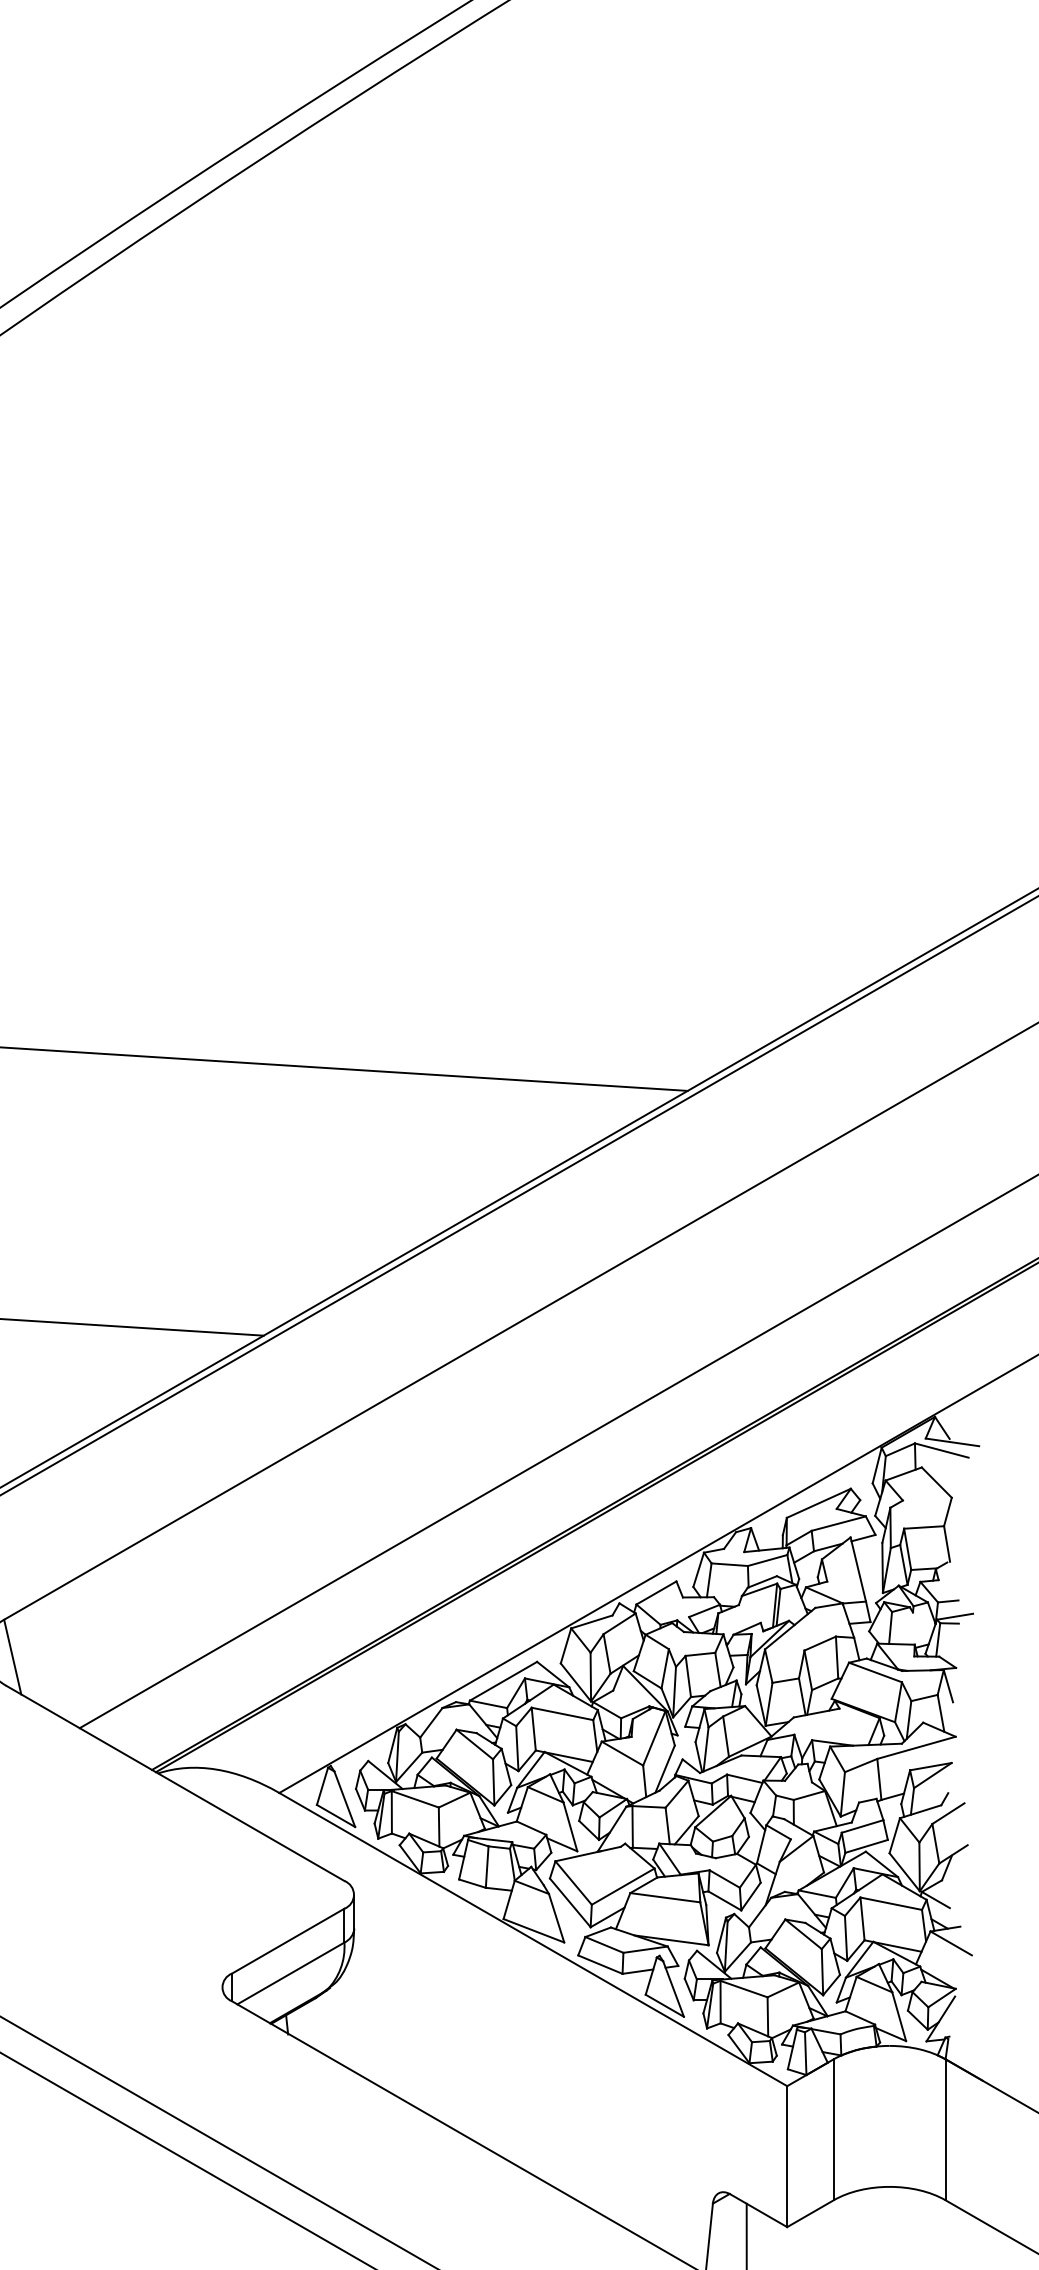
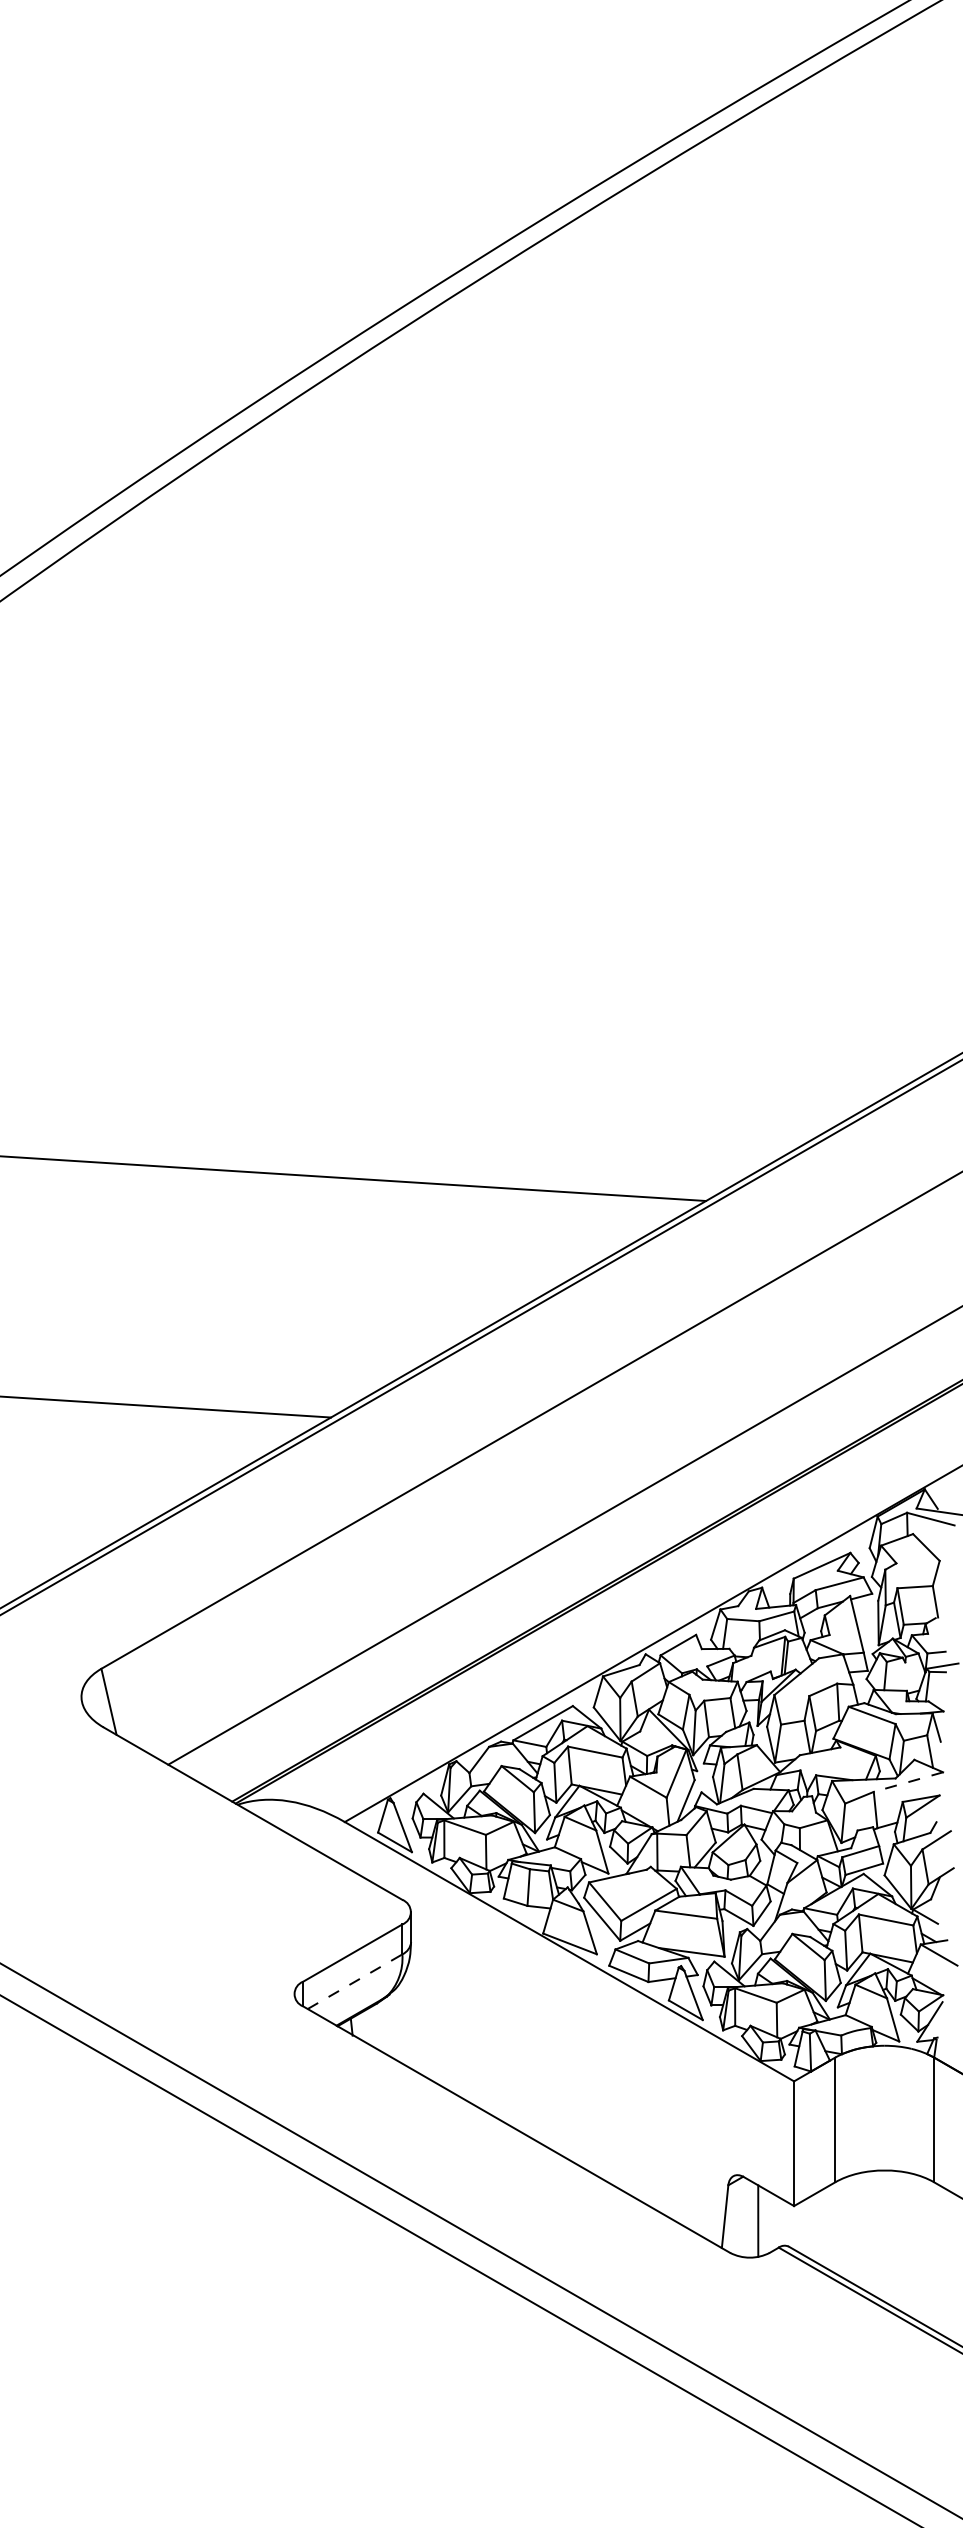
line: (915, 1748) -> (907, 1782), solid -> dashed
line: (291, 1973) -> (355, 1981), solid -> dashed

